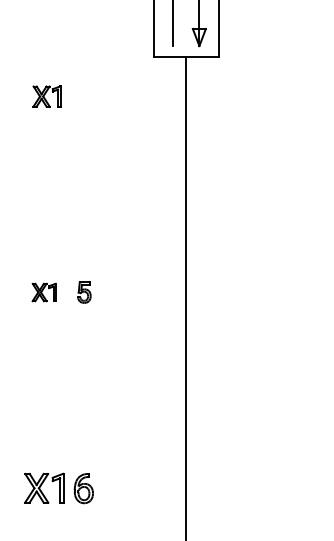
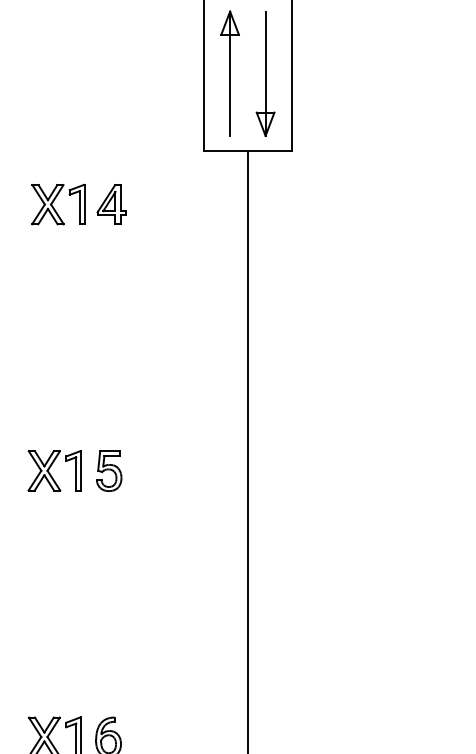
part: (47, 96) -> (58, 204), size x1.43
part: (86, 96) -> (111, 204), added
part: (44, 292) -> (54, 470), size x1.67
part: (84, 292) -> (109, 470), size x1.43

